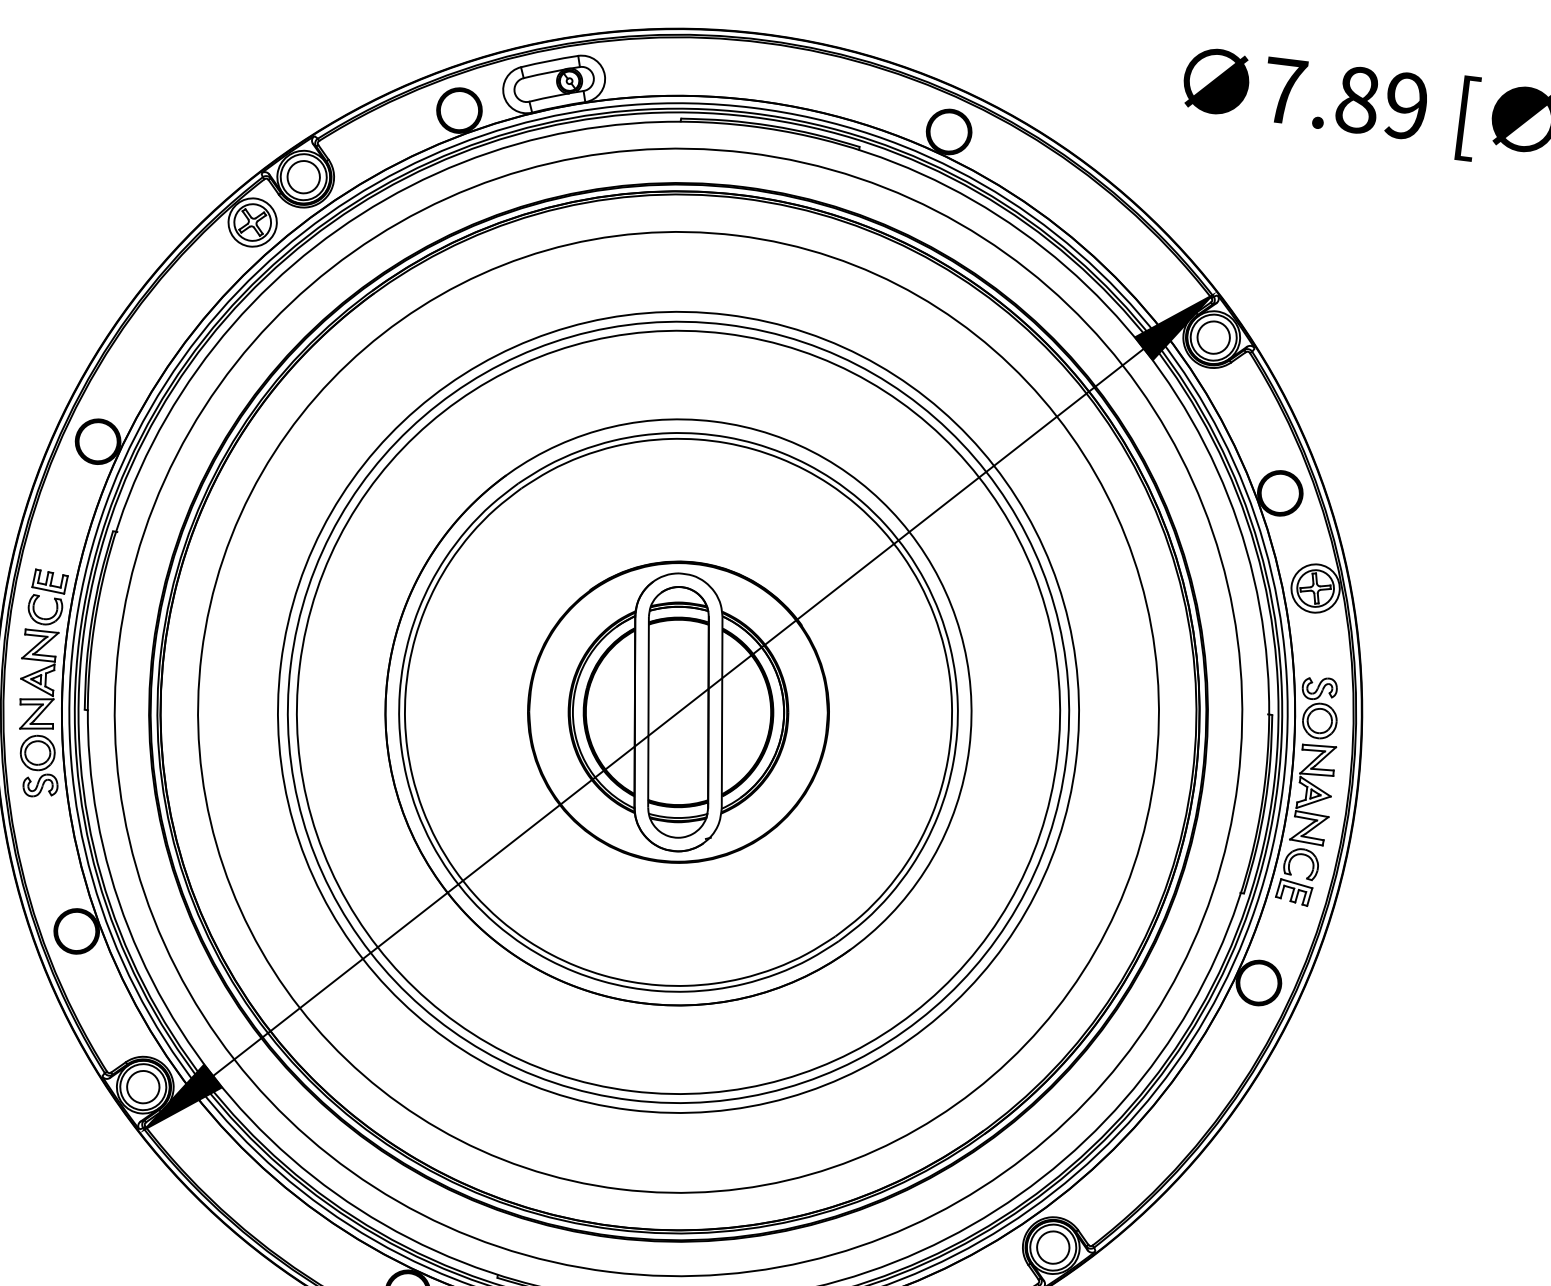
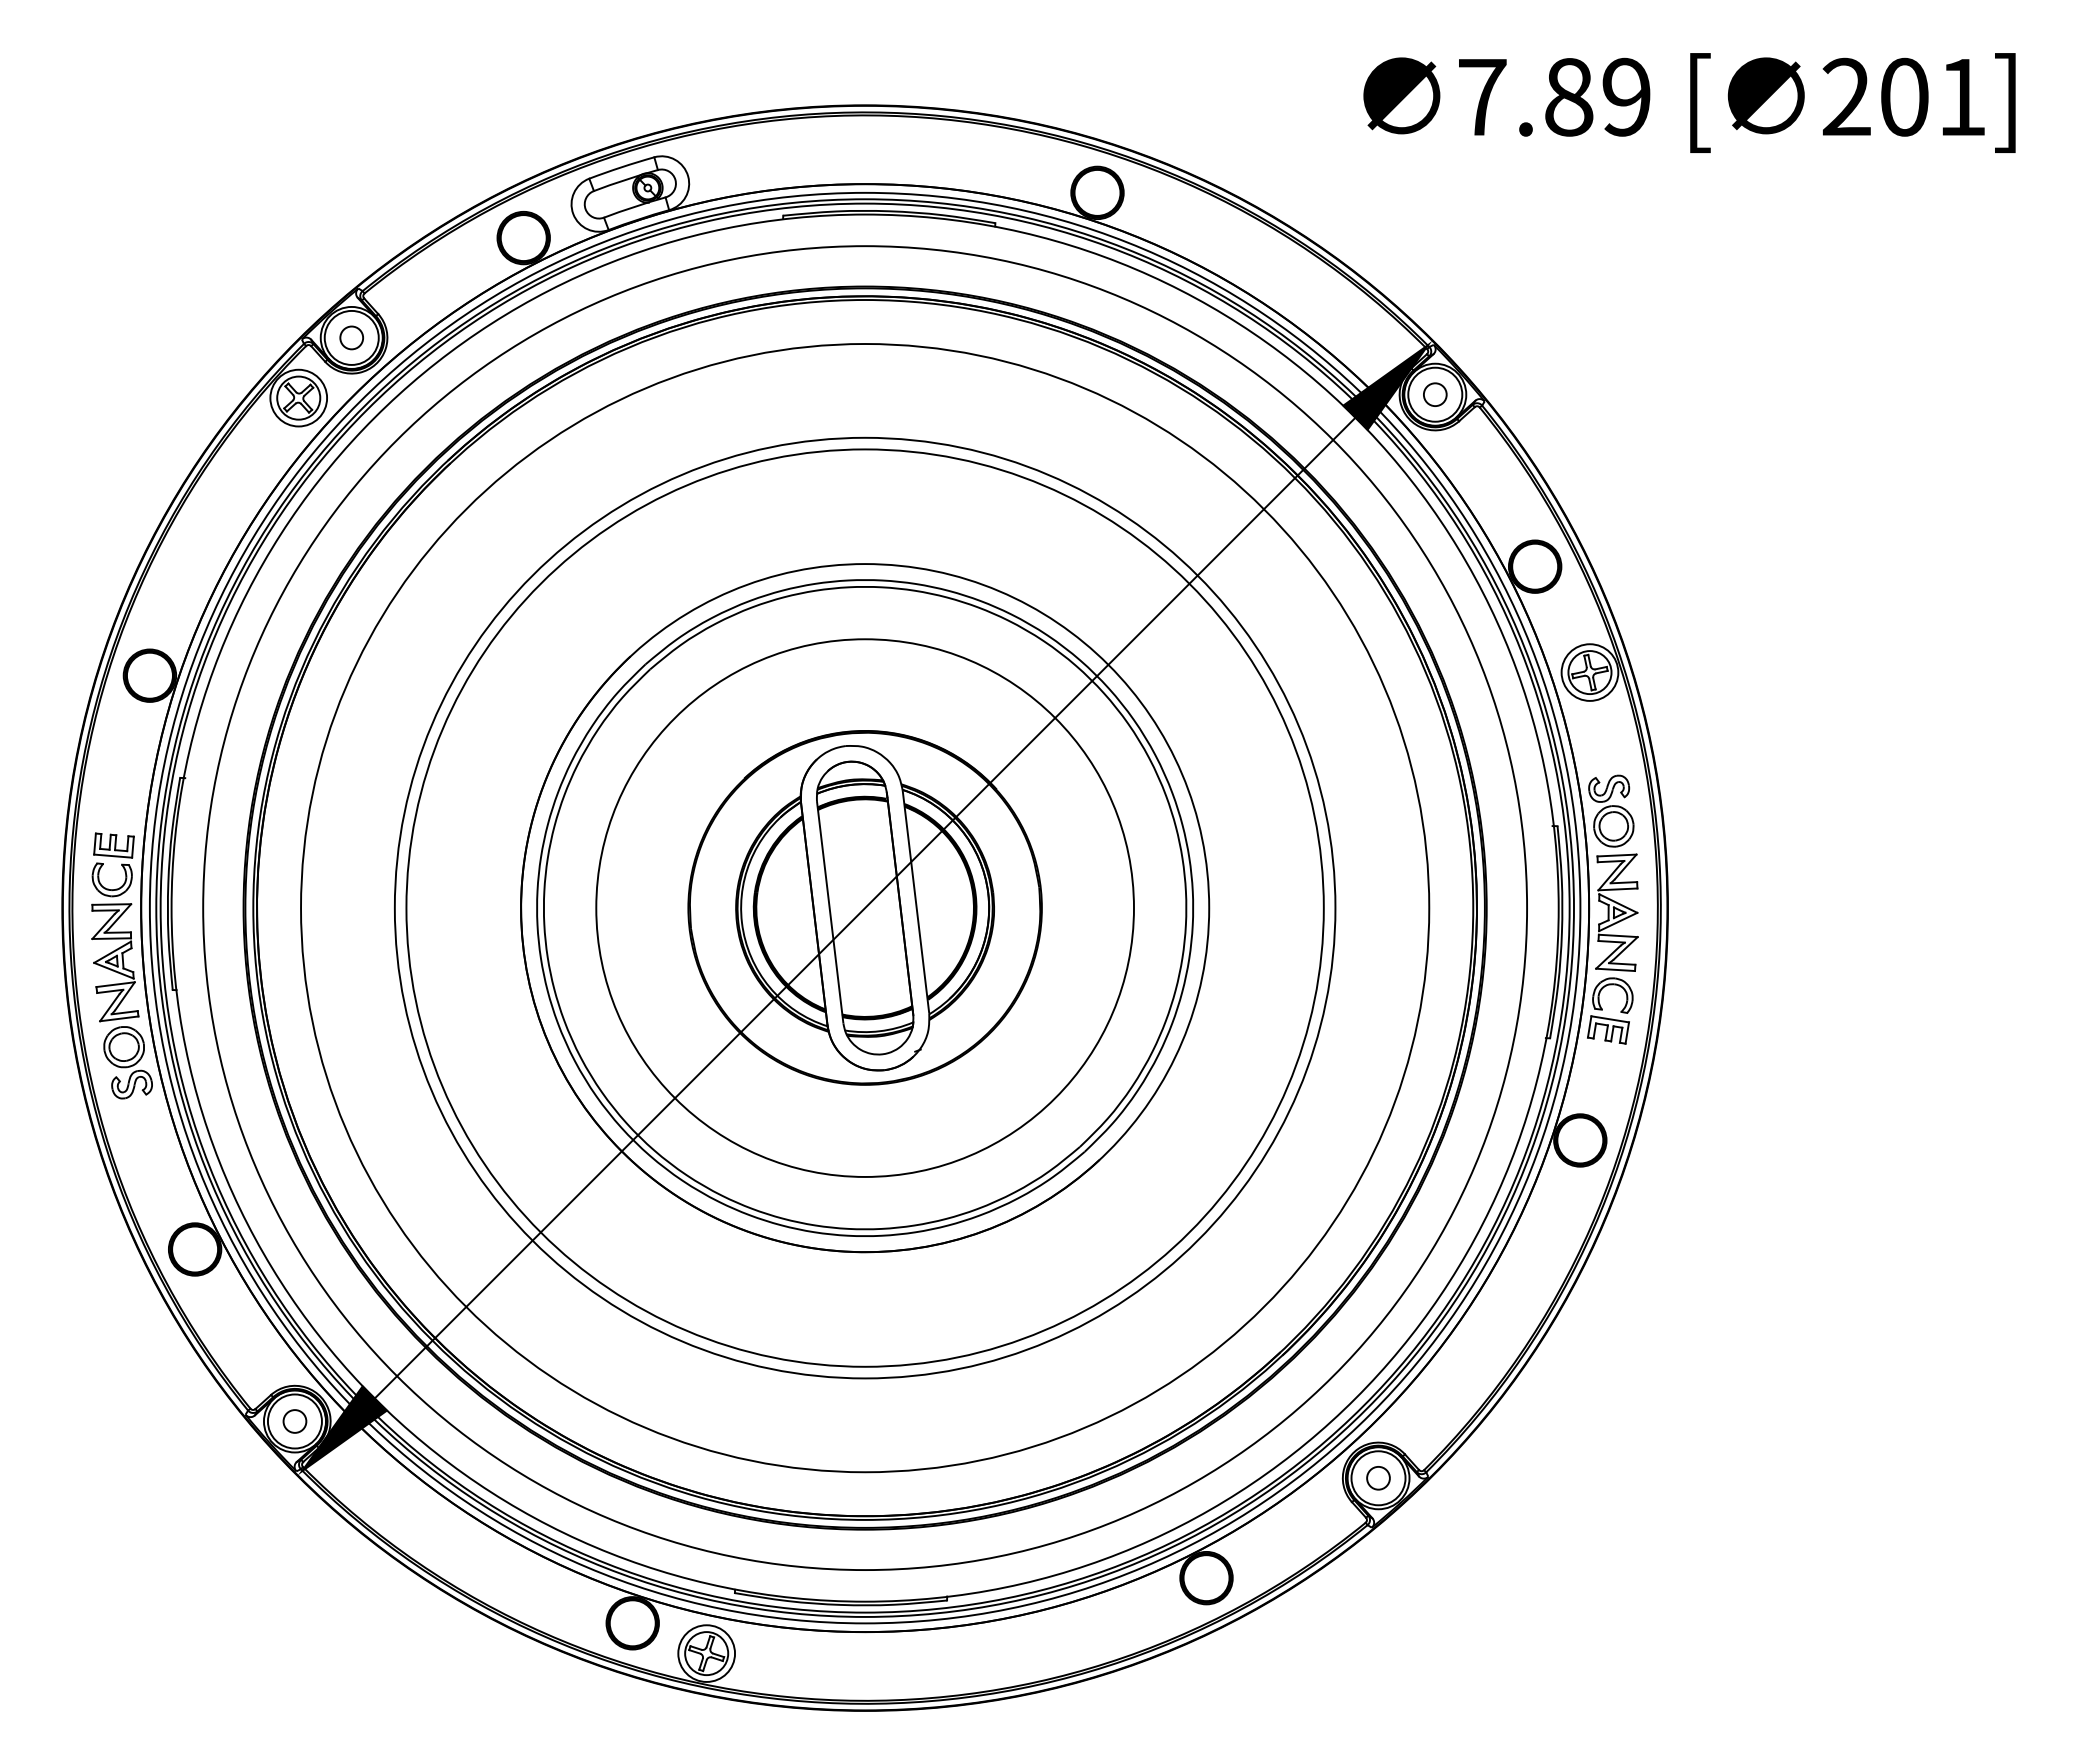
circle: (303, 176) -> (351, 337), size x0.6
circle: (1213, 337) -> (1435, 394), size x0.6
circle: (678, 712) -> (865, 908), size x0.6
circle: (142, 1087) -> (294, 1421), size x0.6
circle: (1053, 1247) -> (1378, 1478), size x0.6

